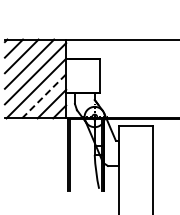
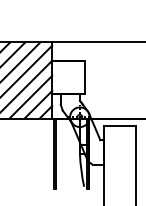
line: (44, 95) -> (31, 96), dashed -> solid

